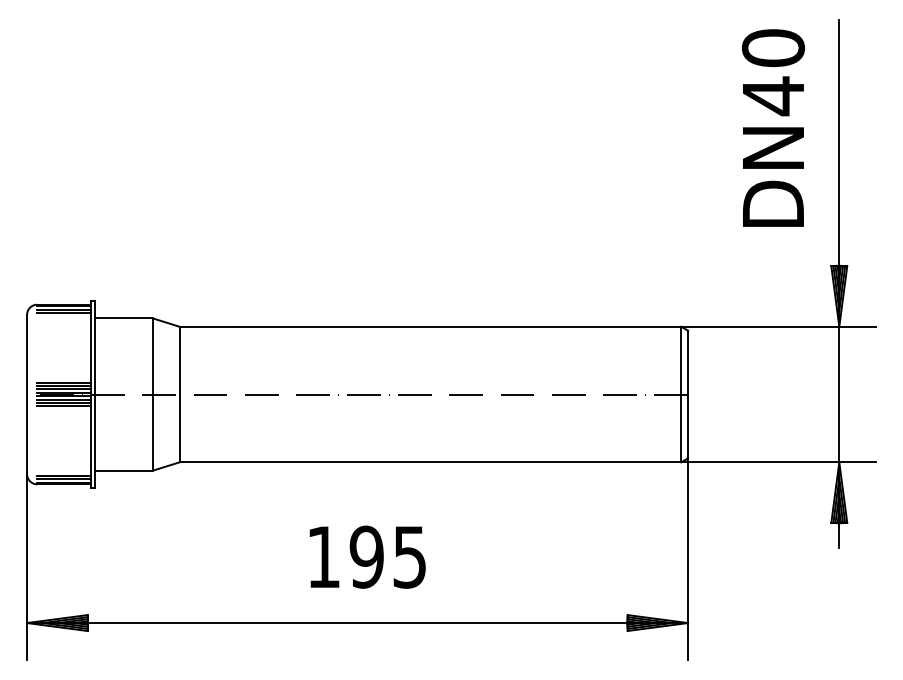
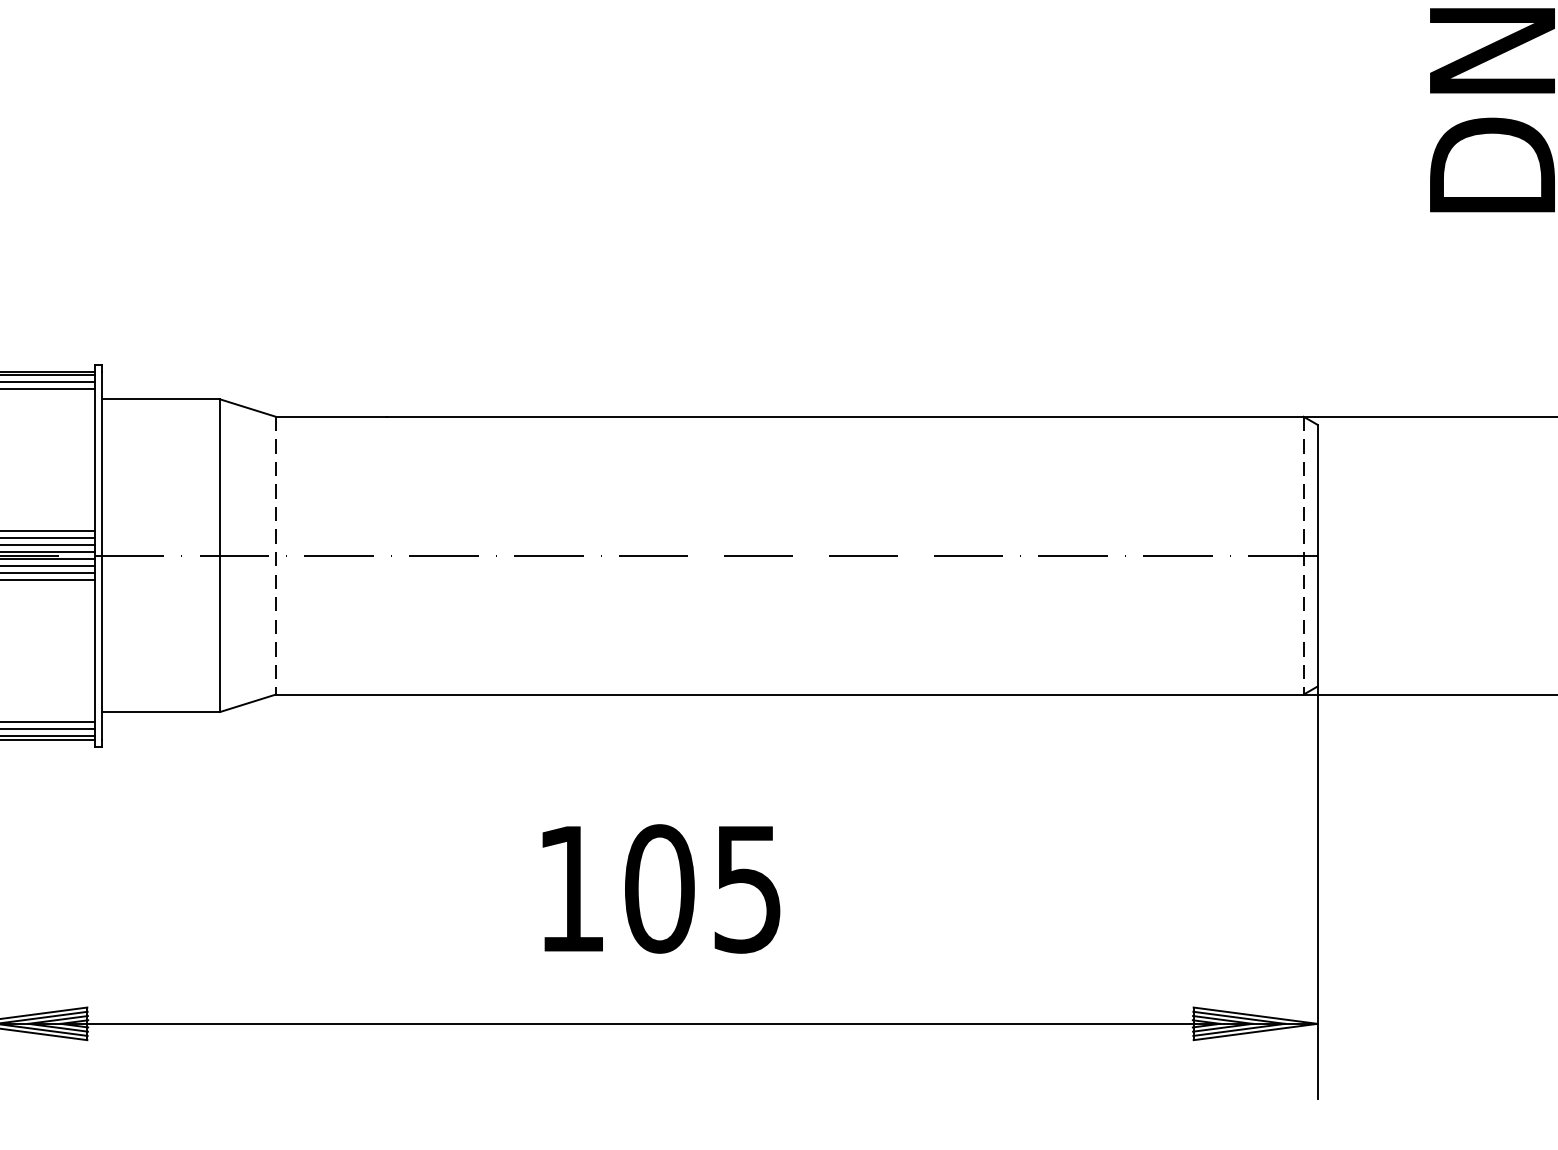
line: (179, 394) -> (275, 555), solid -> dashed
line: (681, 394) -> (1304, 555), solid -> dashed
text: (366, 556) -> (658, 887), 195 -> 105

